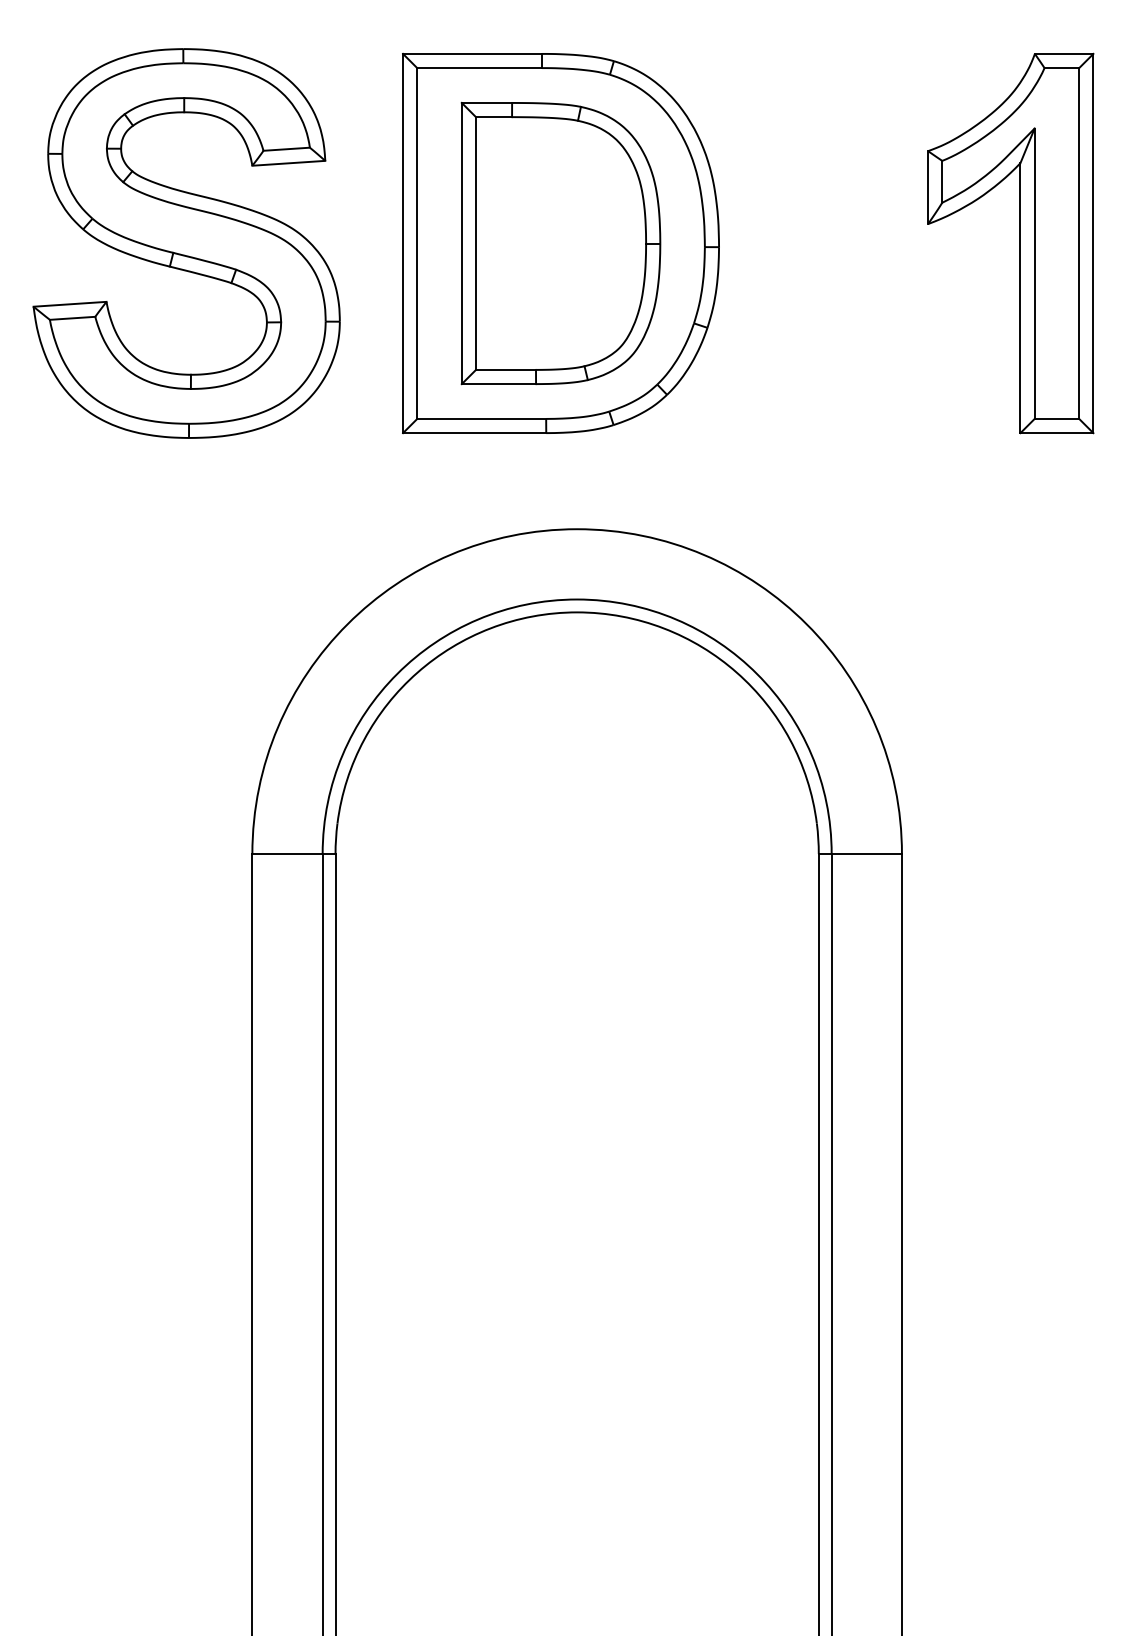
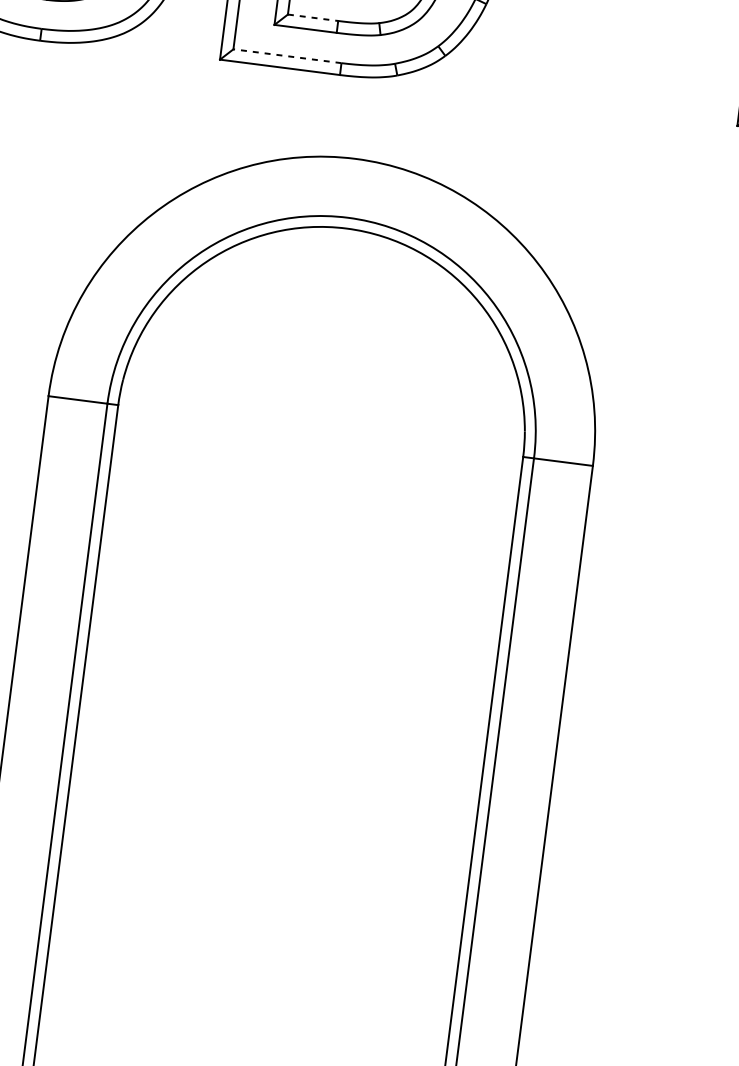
line: (506, 369) -> (313, 17), solid -> dashed
line: (481, 418) -> (287, 55), solid -> dashed

